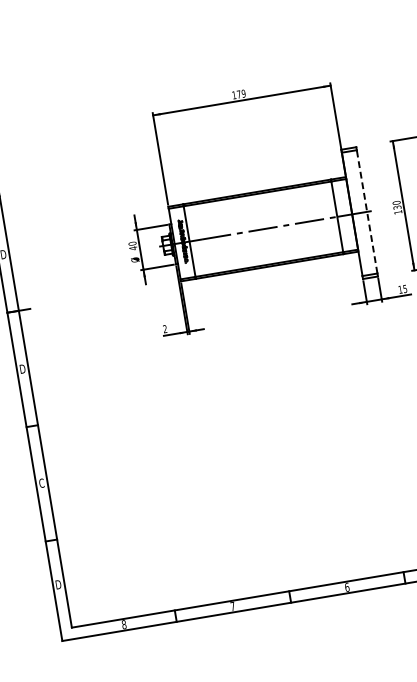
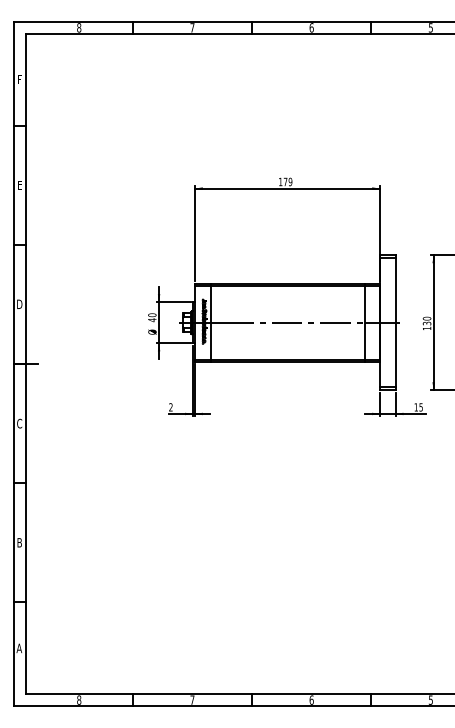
line: (366, 211) -> (395, 322), dashed -> solid
text: (22, 368) -> (19, 423), D -> C
text: (41, 483) -> (19, 542), C -> B
text: (58, 584) -> (19, 648), D -> A

